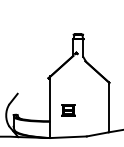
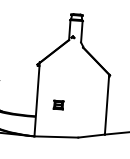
part: (68, 110) -> (58, 104), size x0.6

